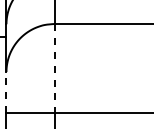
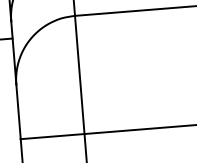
line: (54, 68) -> (79, 74), dashed -> solid
line: (6, 92) -> (18, 111), dashed -> solid

